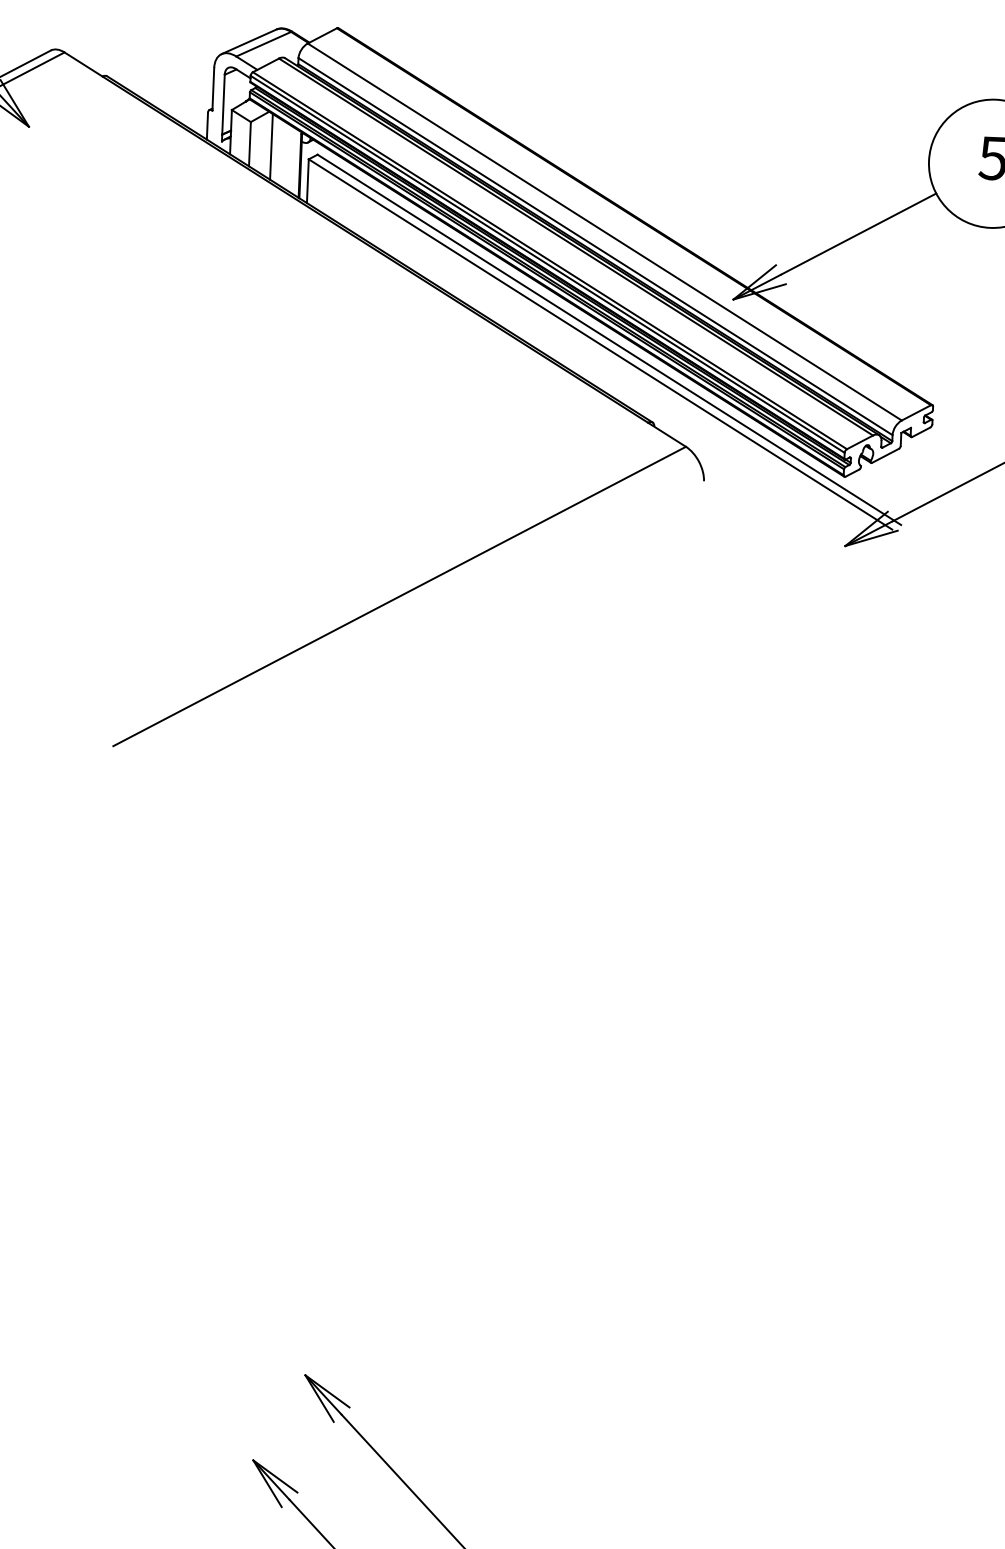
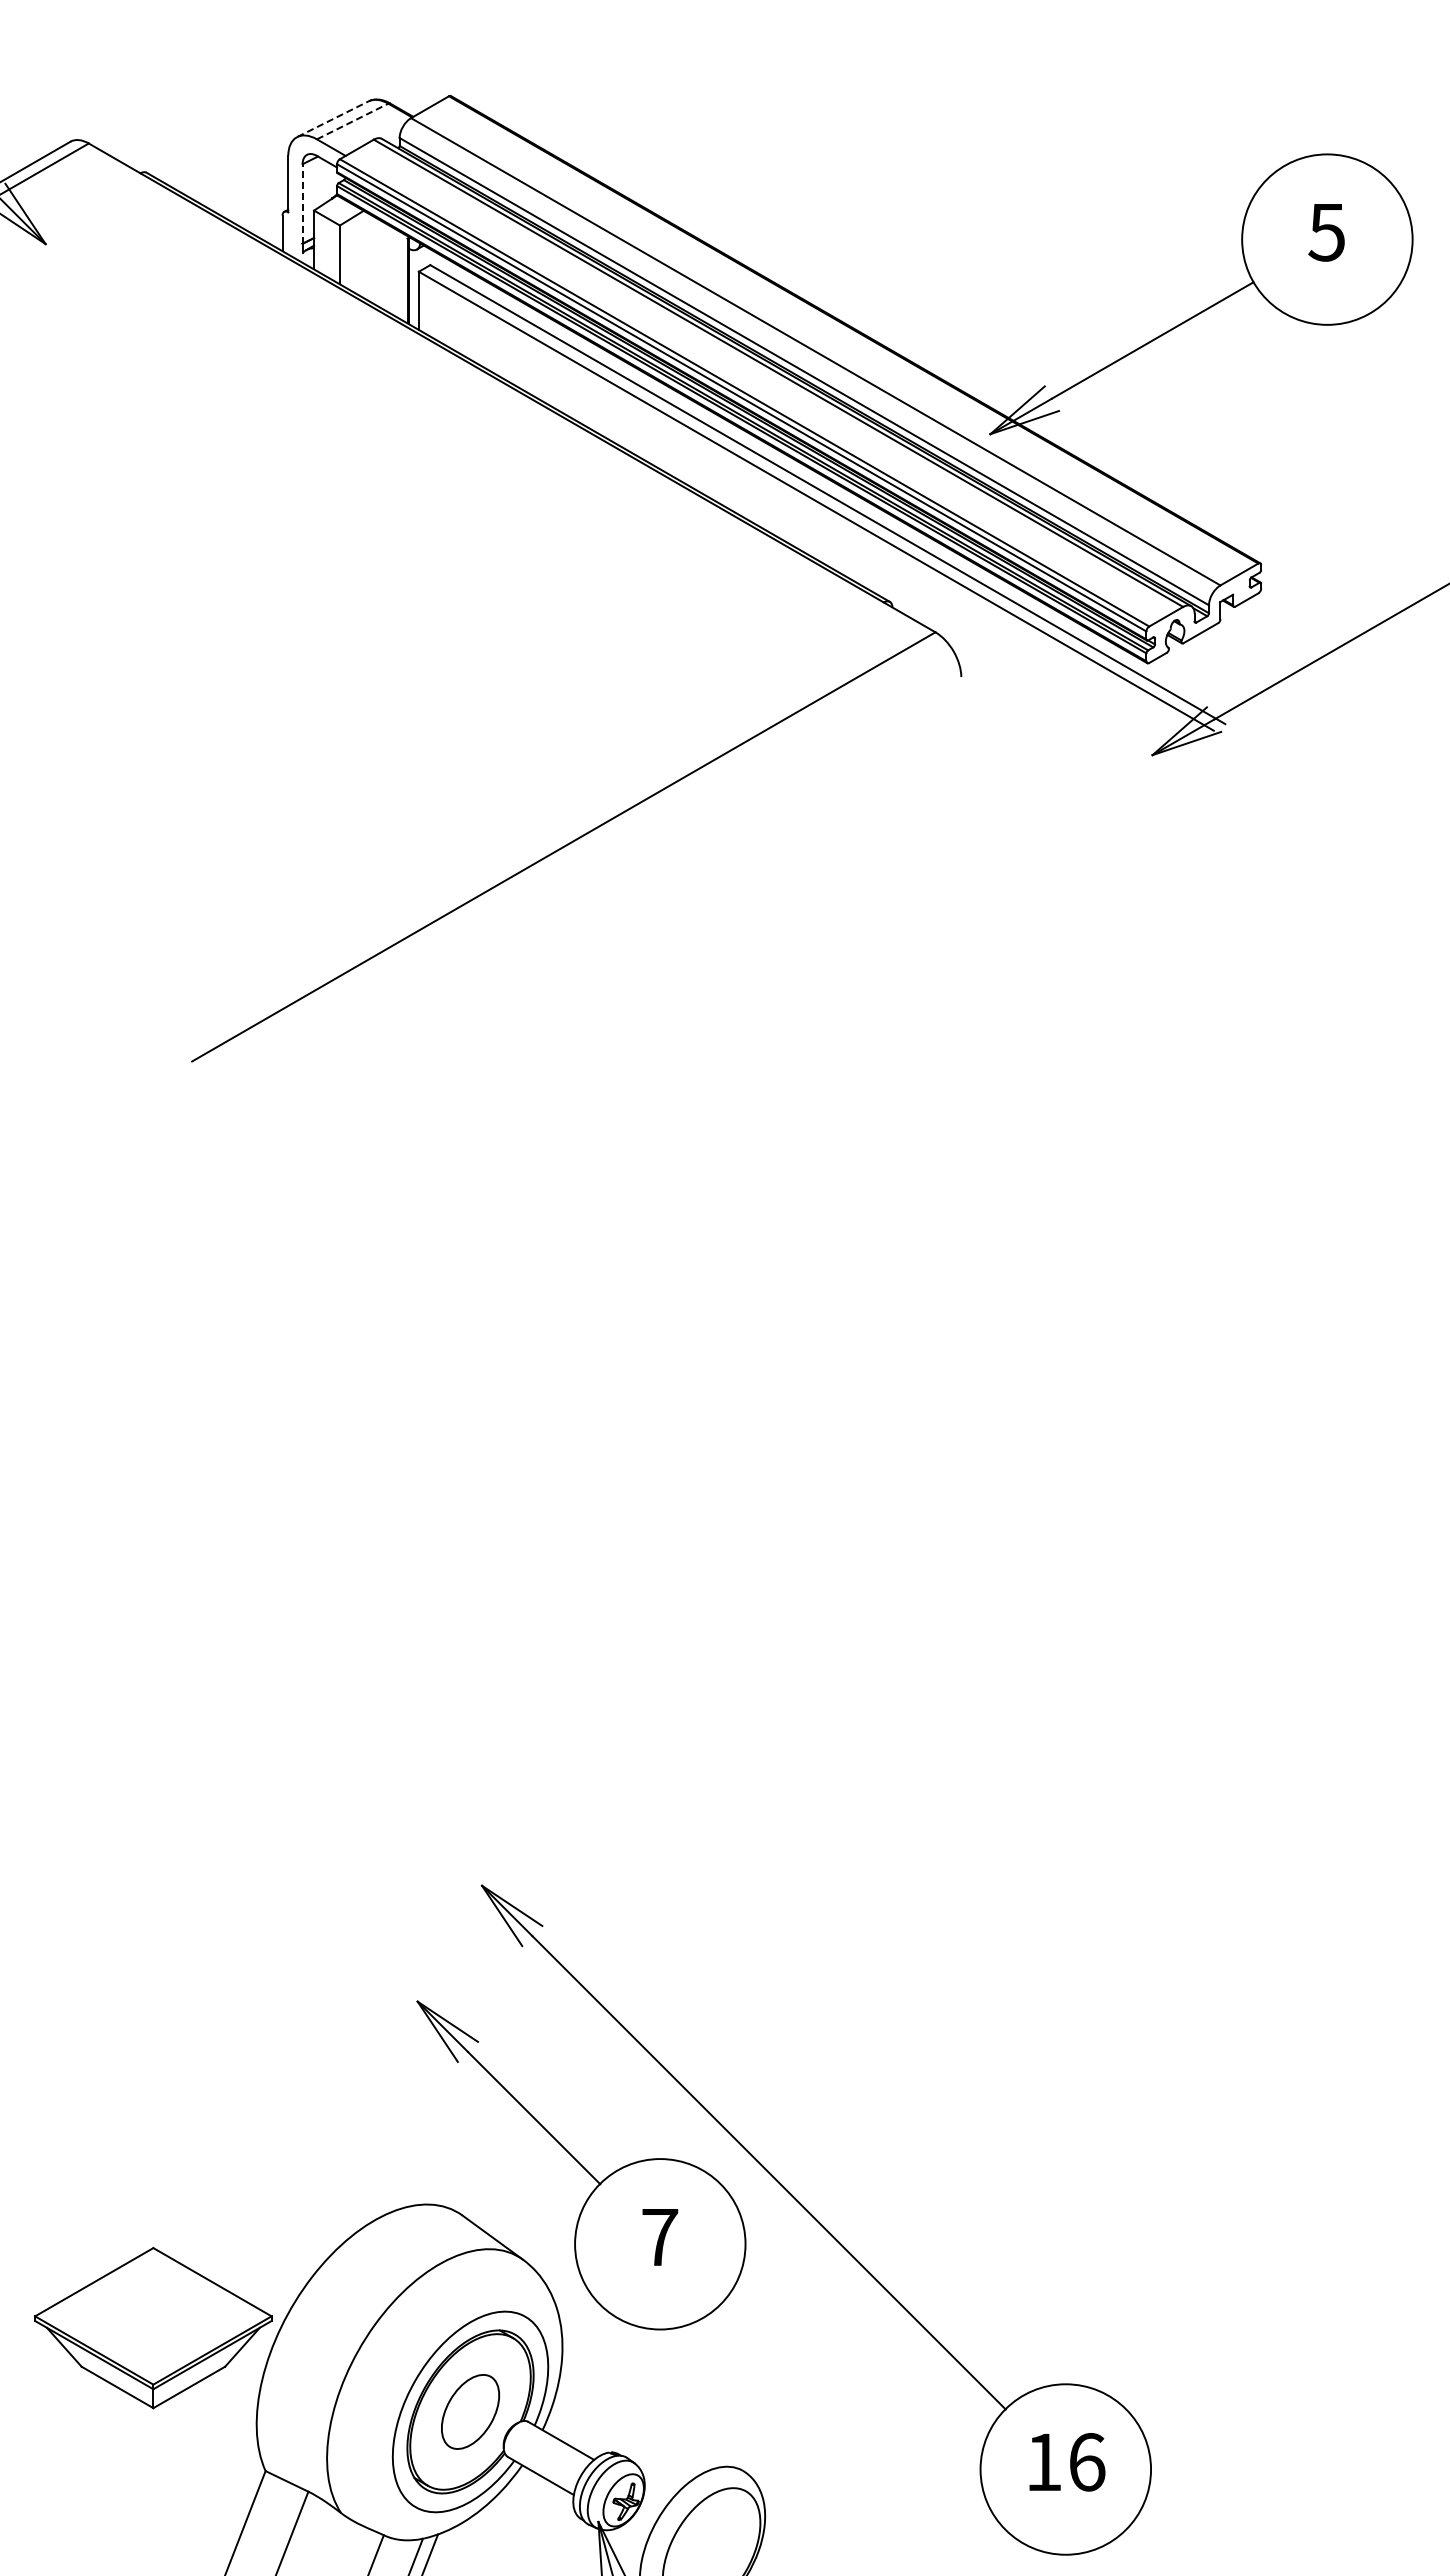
line: (249, 42) -> (333, 119), solid -> dashed
line: (263, 44) -> (352, 121), solid -> dashed
line: (223, 105) -> (302, 204), solid -> dashed
line: (271, 146) -> (368, 256), removed

